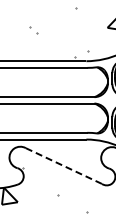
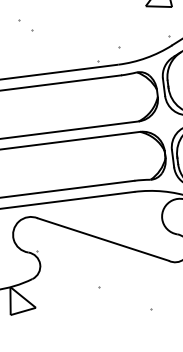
line: (64, 166) -> (104, 240), dashed -> solid

